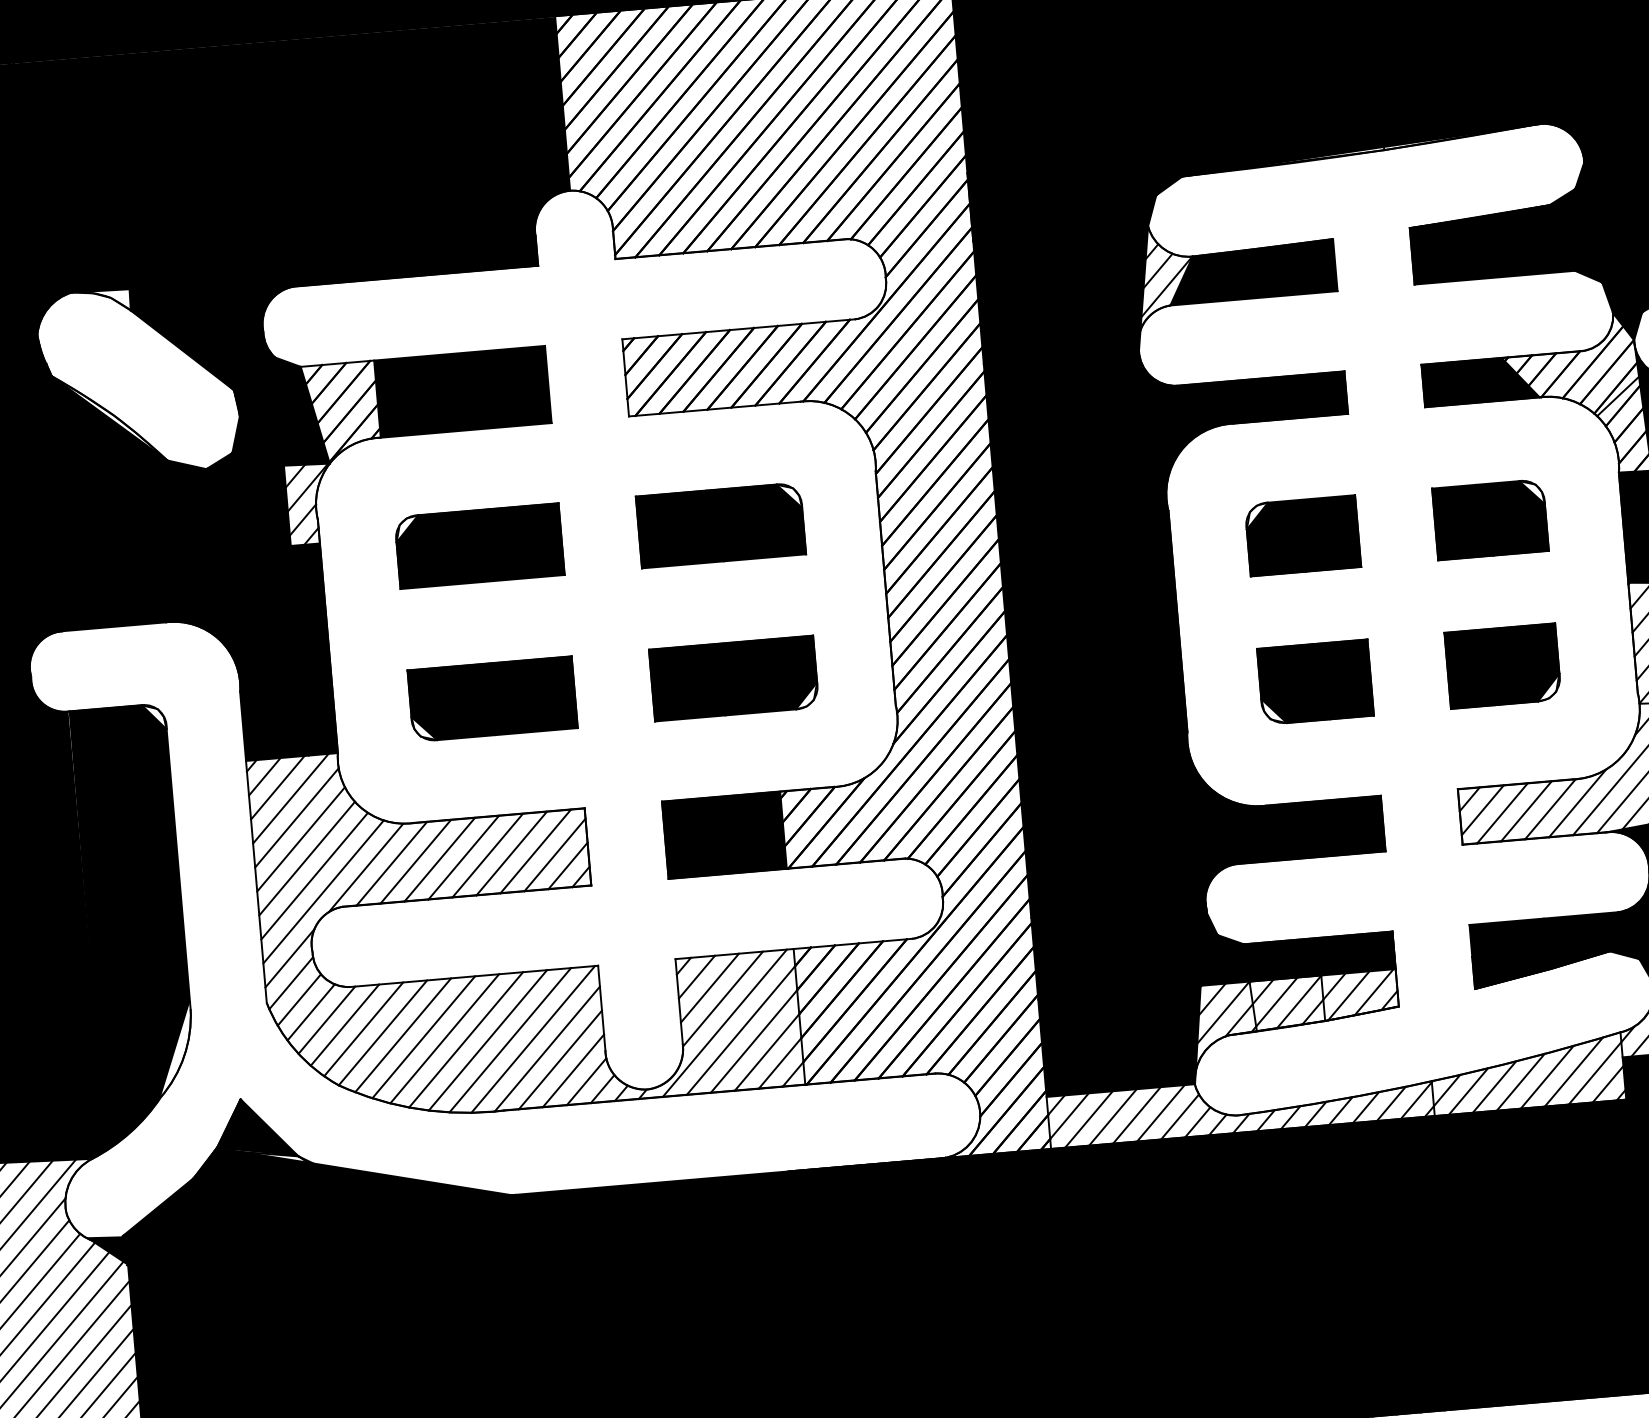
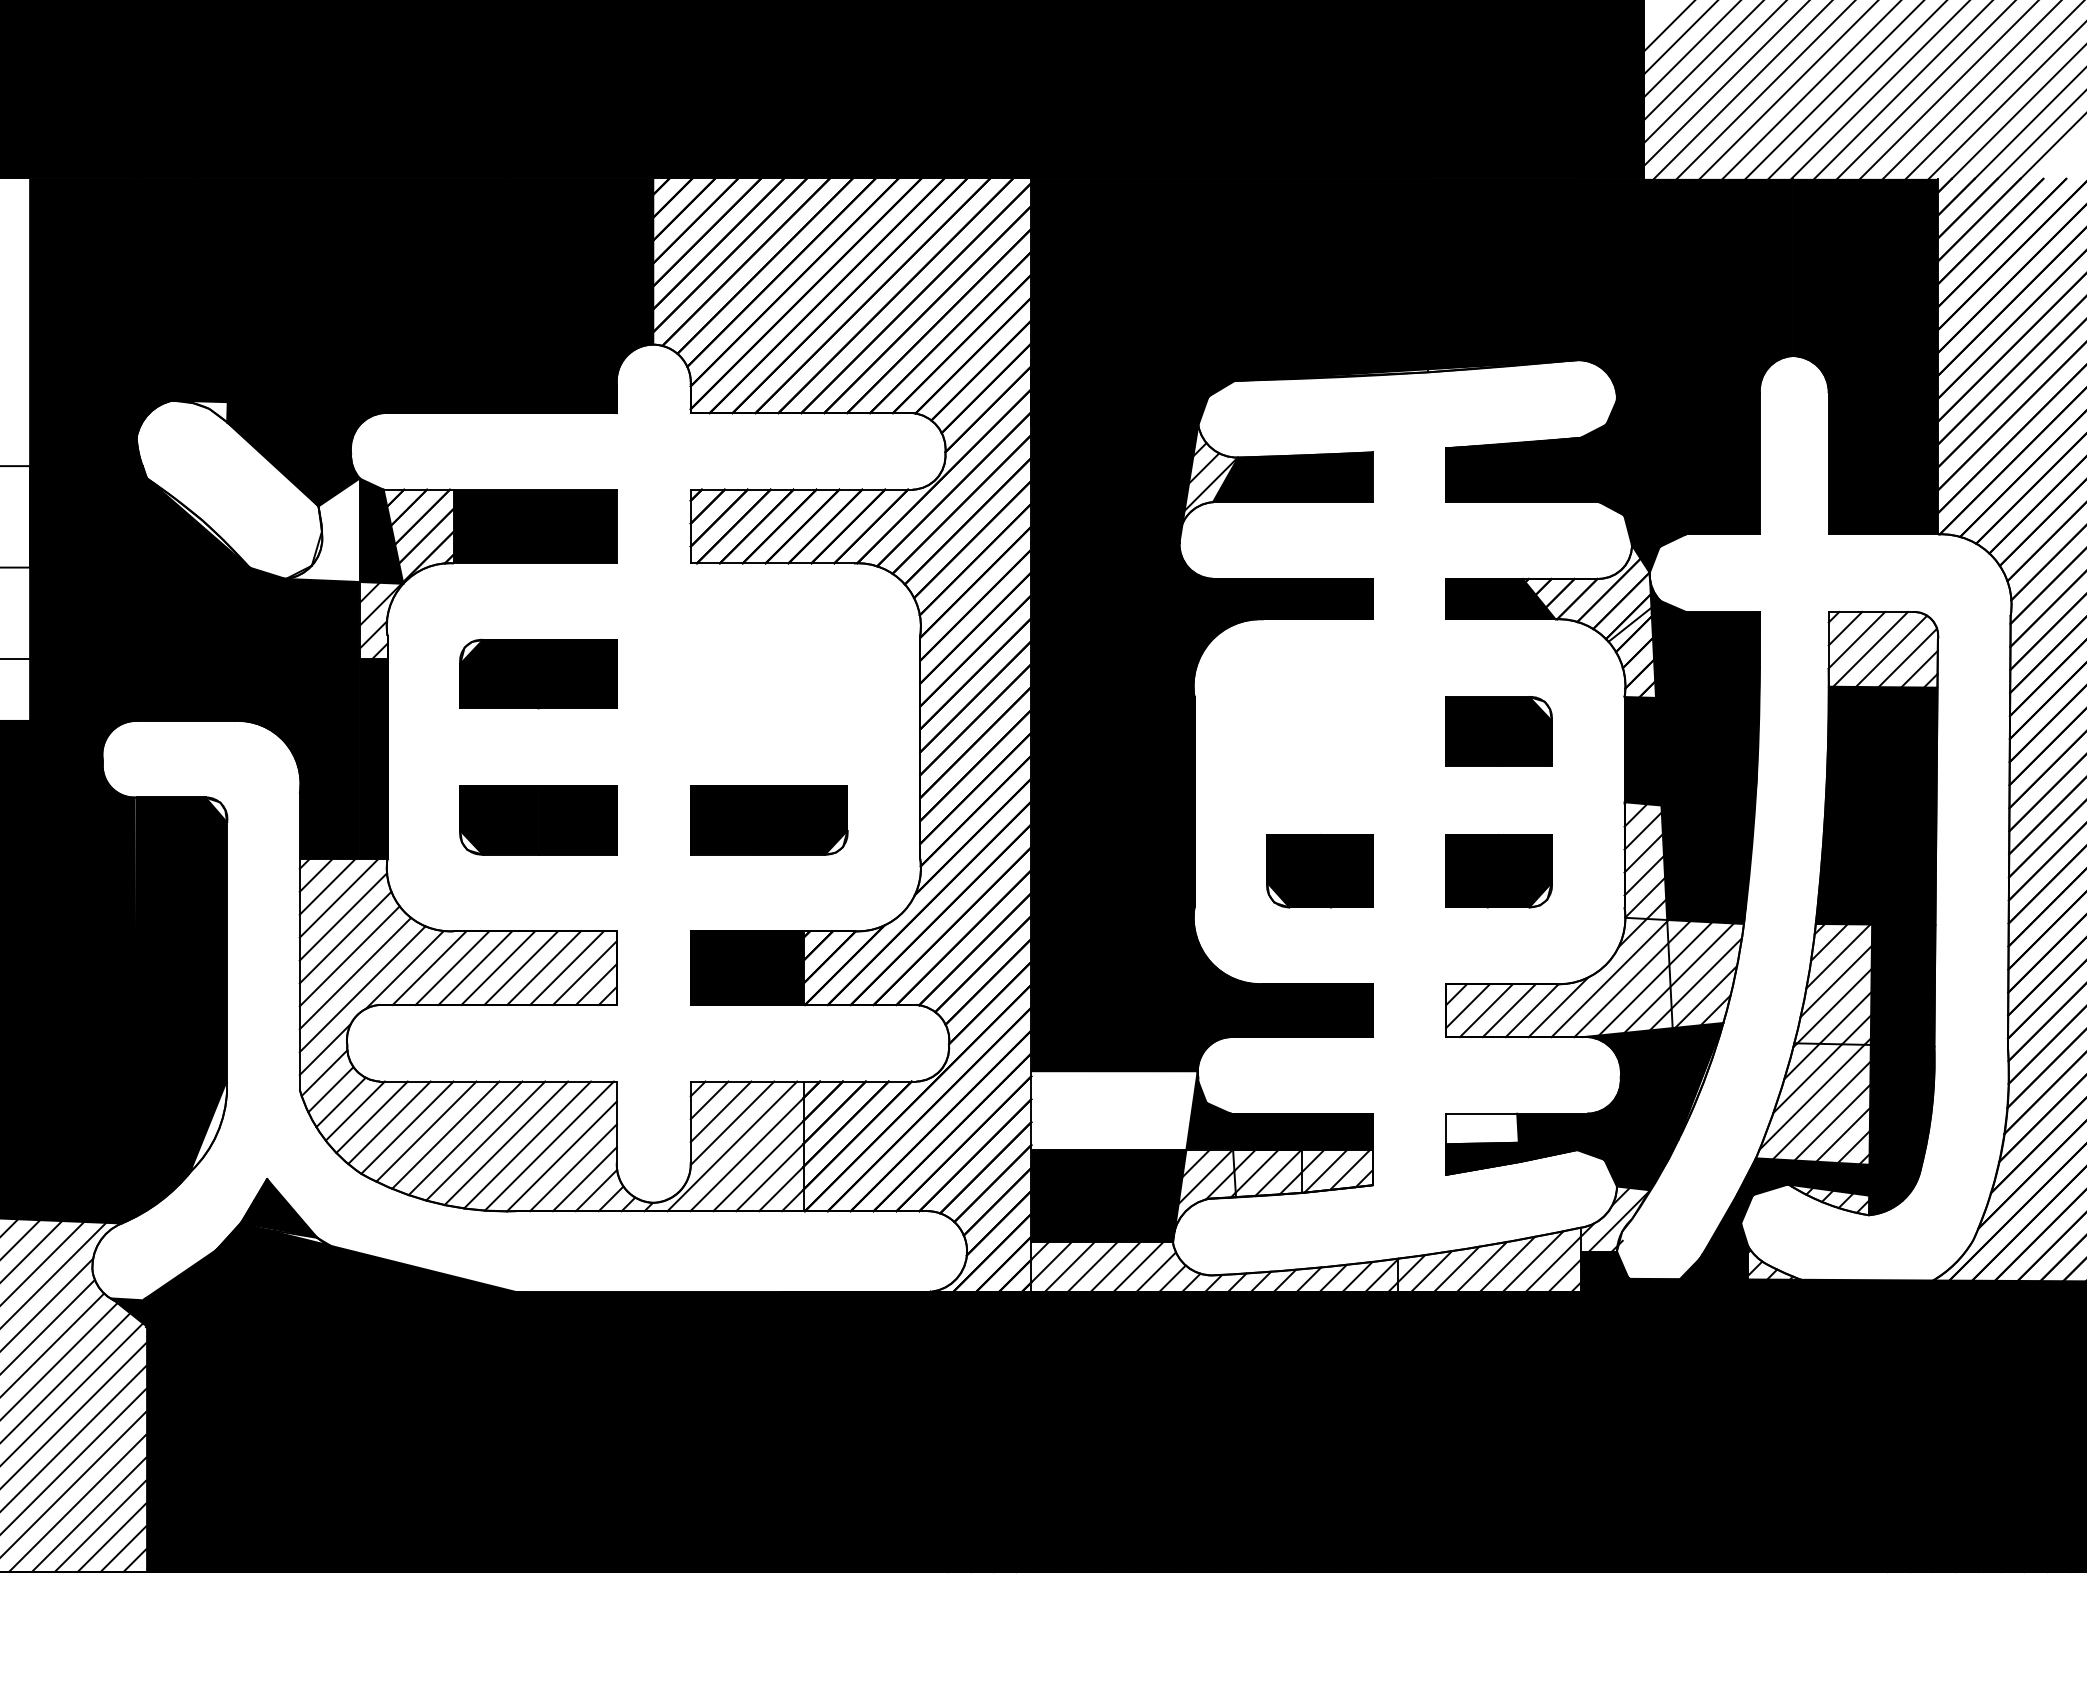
fill: (240, 415) -> (322, 530), removed
part: (721, 524) -> (769, 673), removed
part: (1302, 536) -> (1319, 731), removed
fill: (1508, 937) -> (1482, 1128), removed
fill: (1121, 951) -> (1114, 1110), removed

